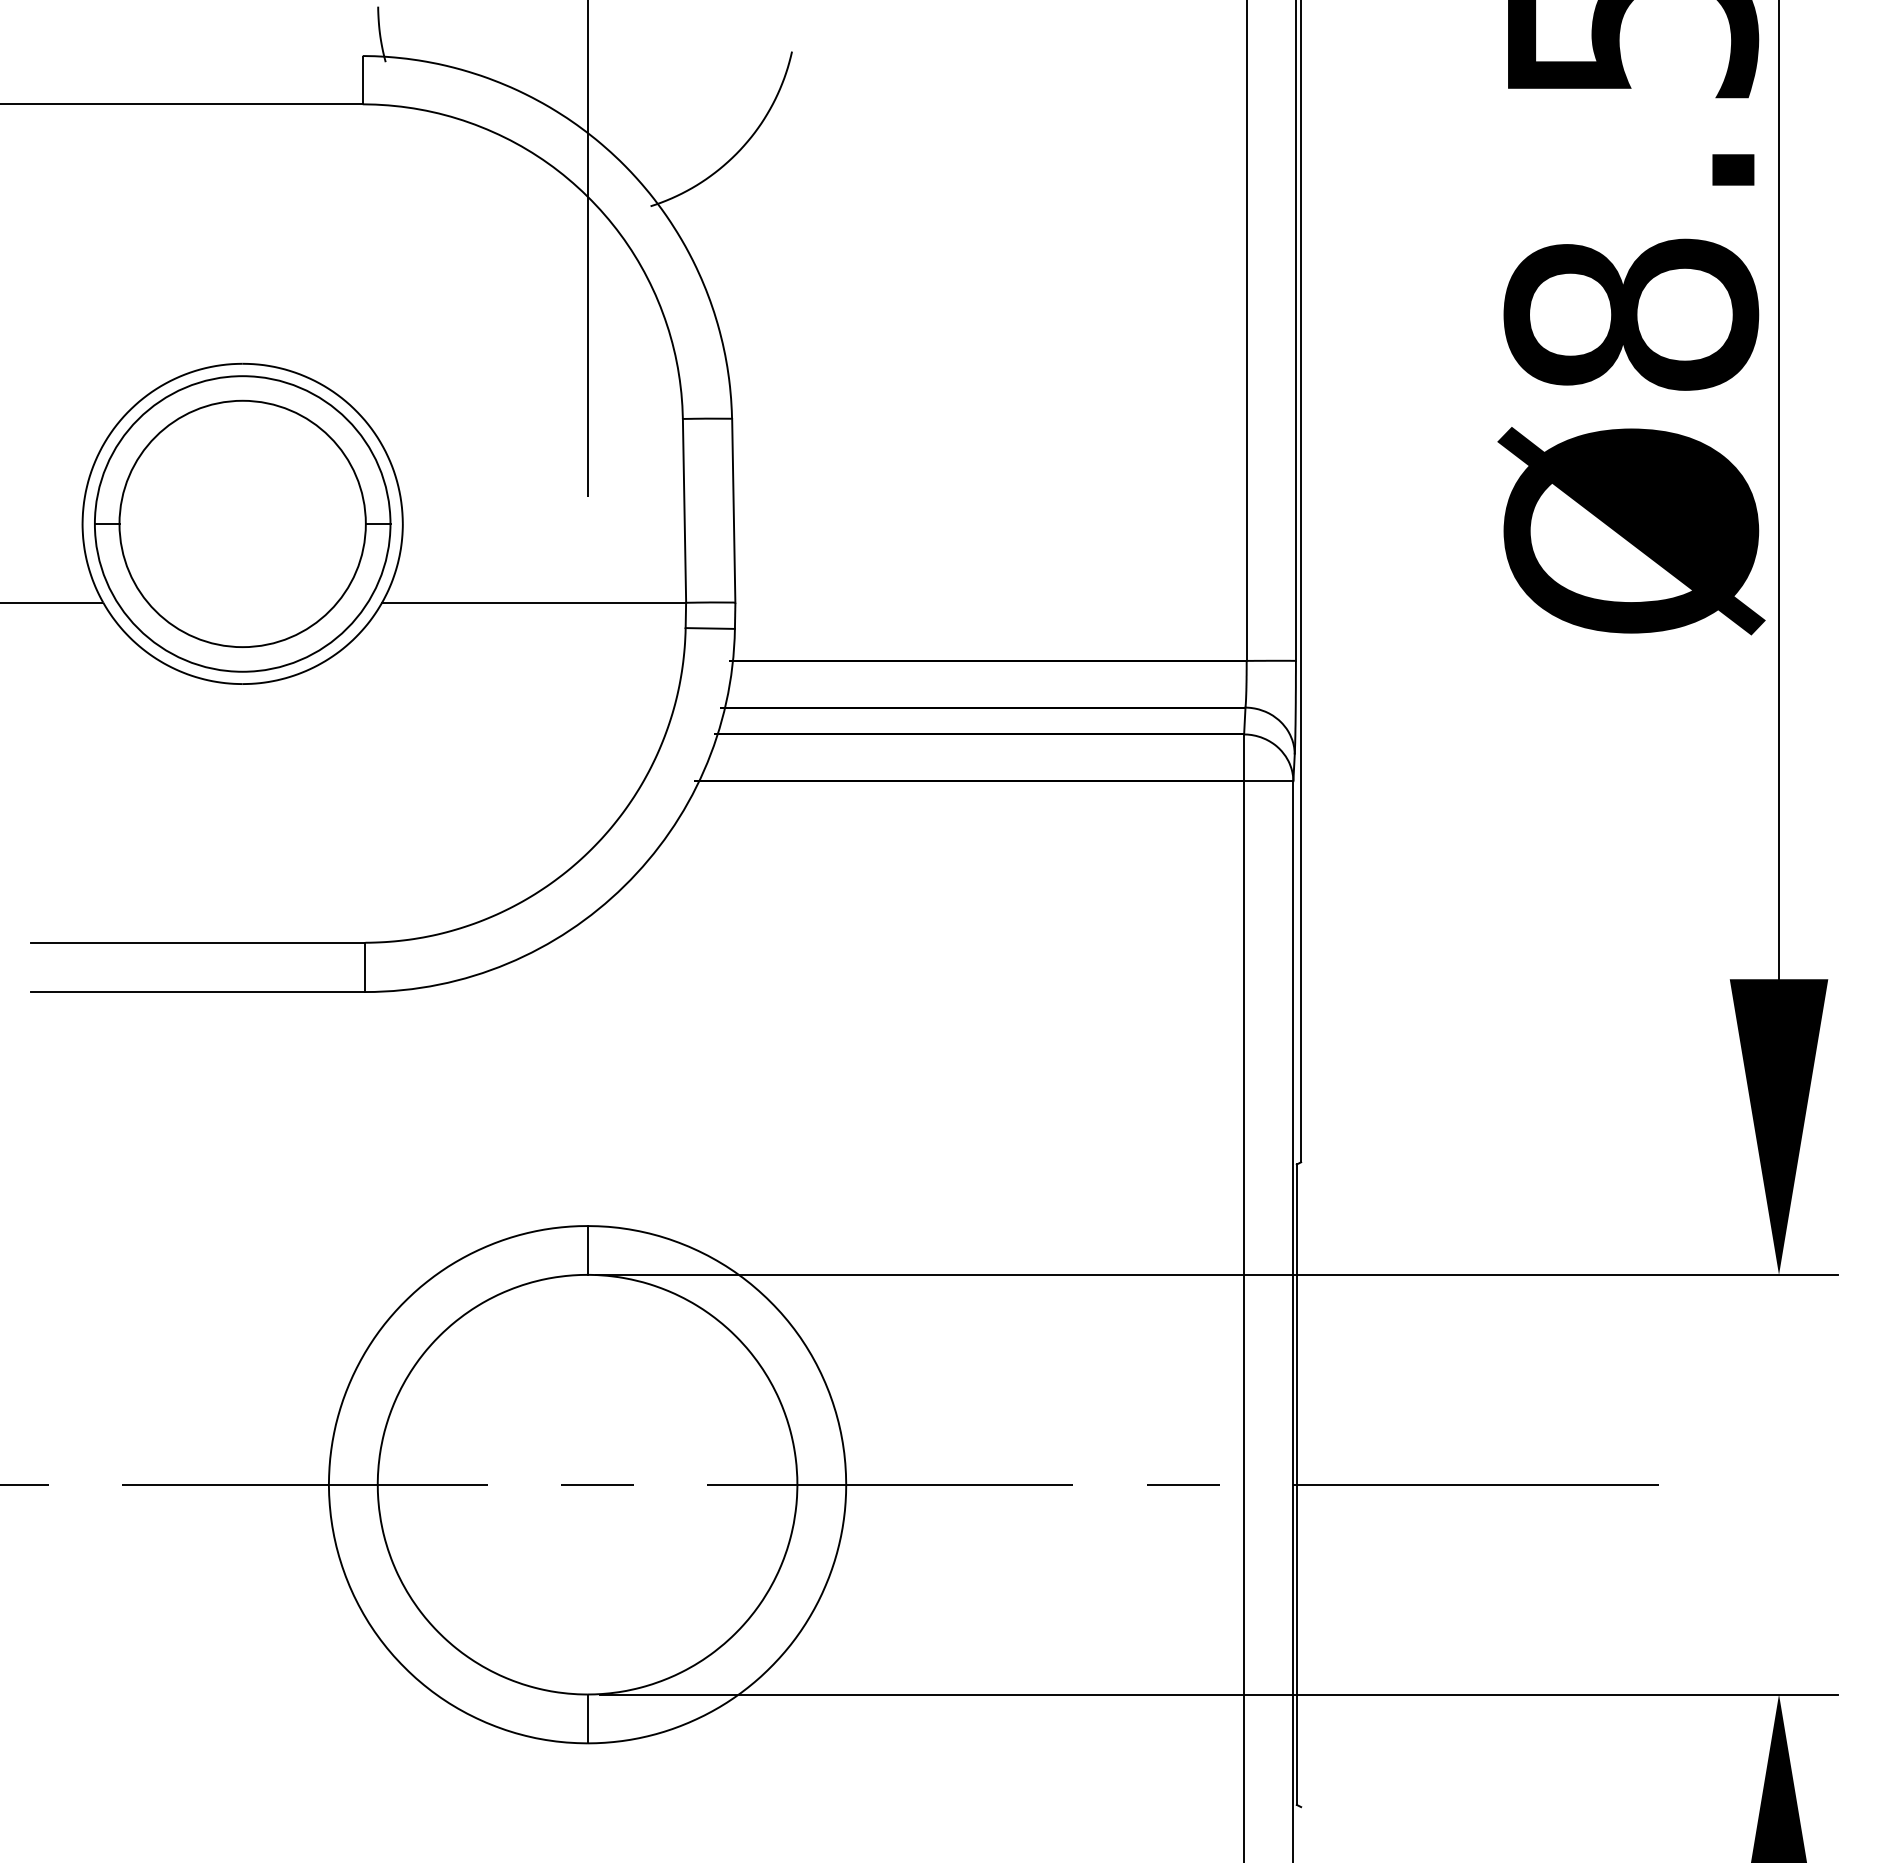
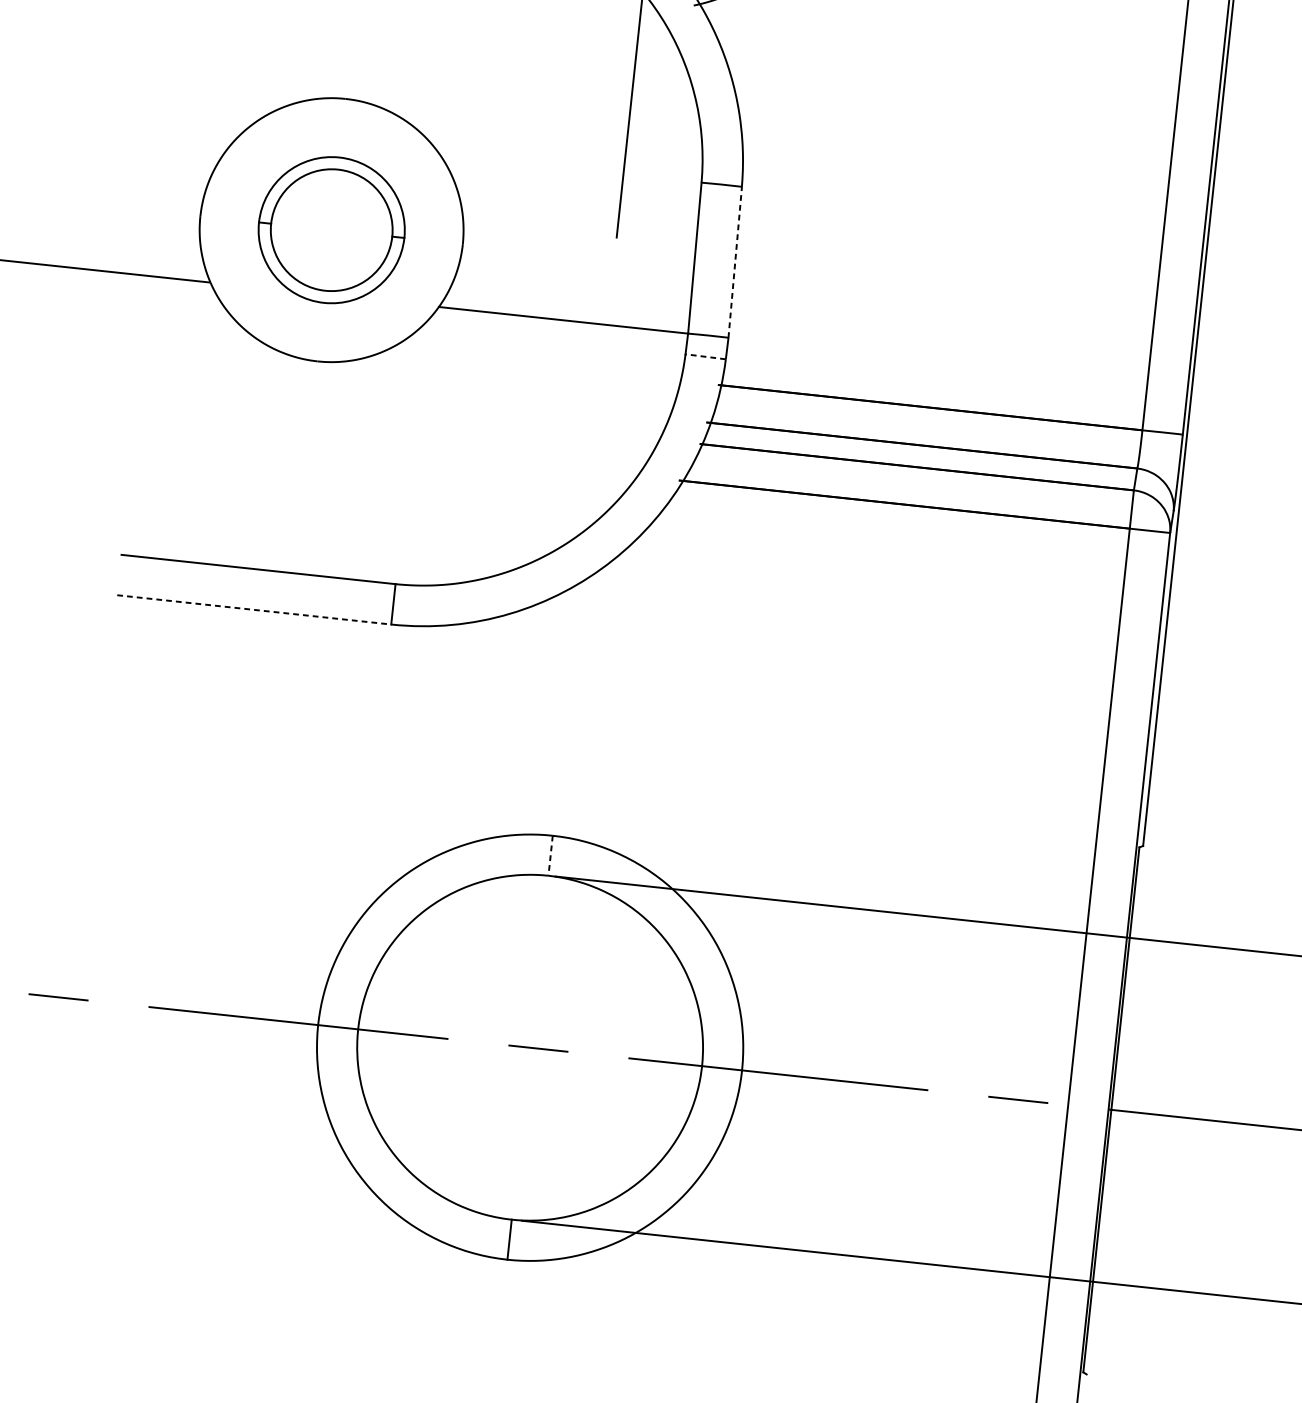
line: (733, 510) -> (735, 262), solid -> dashed
part: (242, 523) -> (331, 229), size x0.6
line: (710, 628) -> (705, 356), solid -> dashed
line: (198, 992) -> (254, 610), solid -> dashed
line: (587, 1250) -> (550, 855), solid -> dashed

